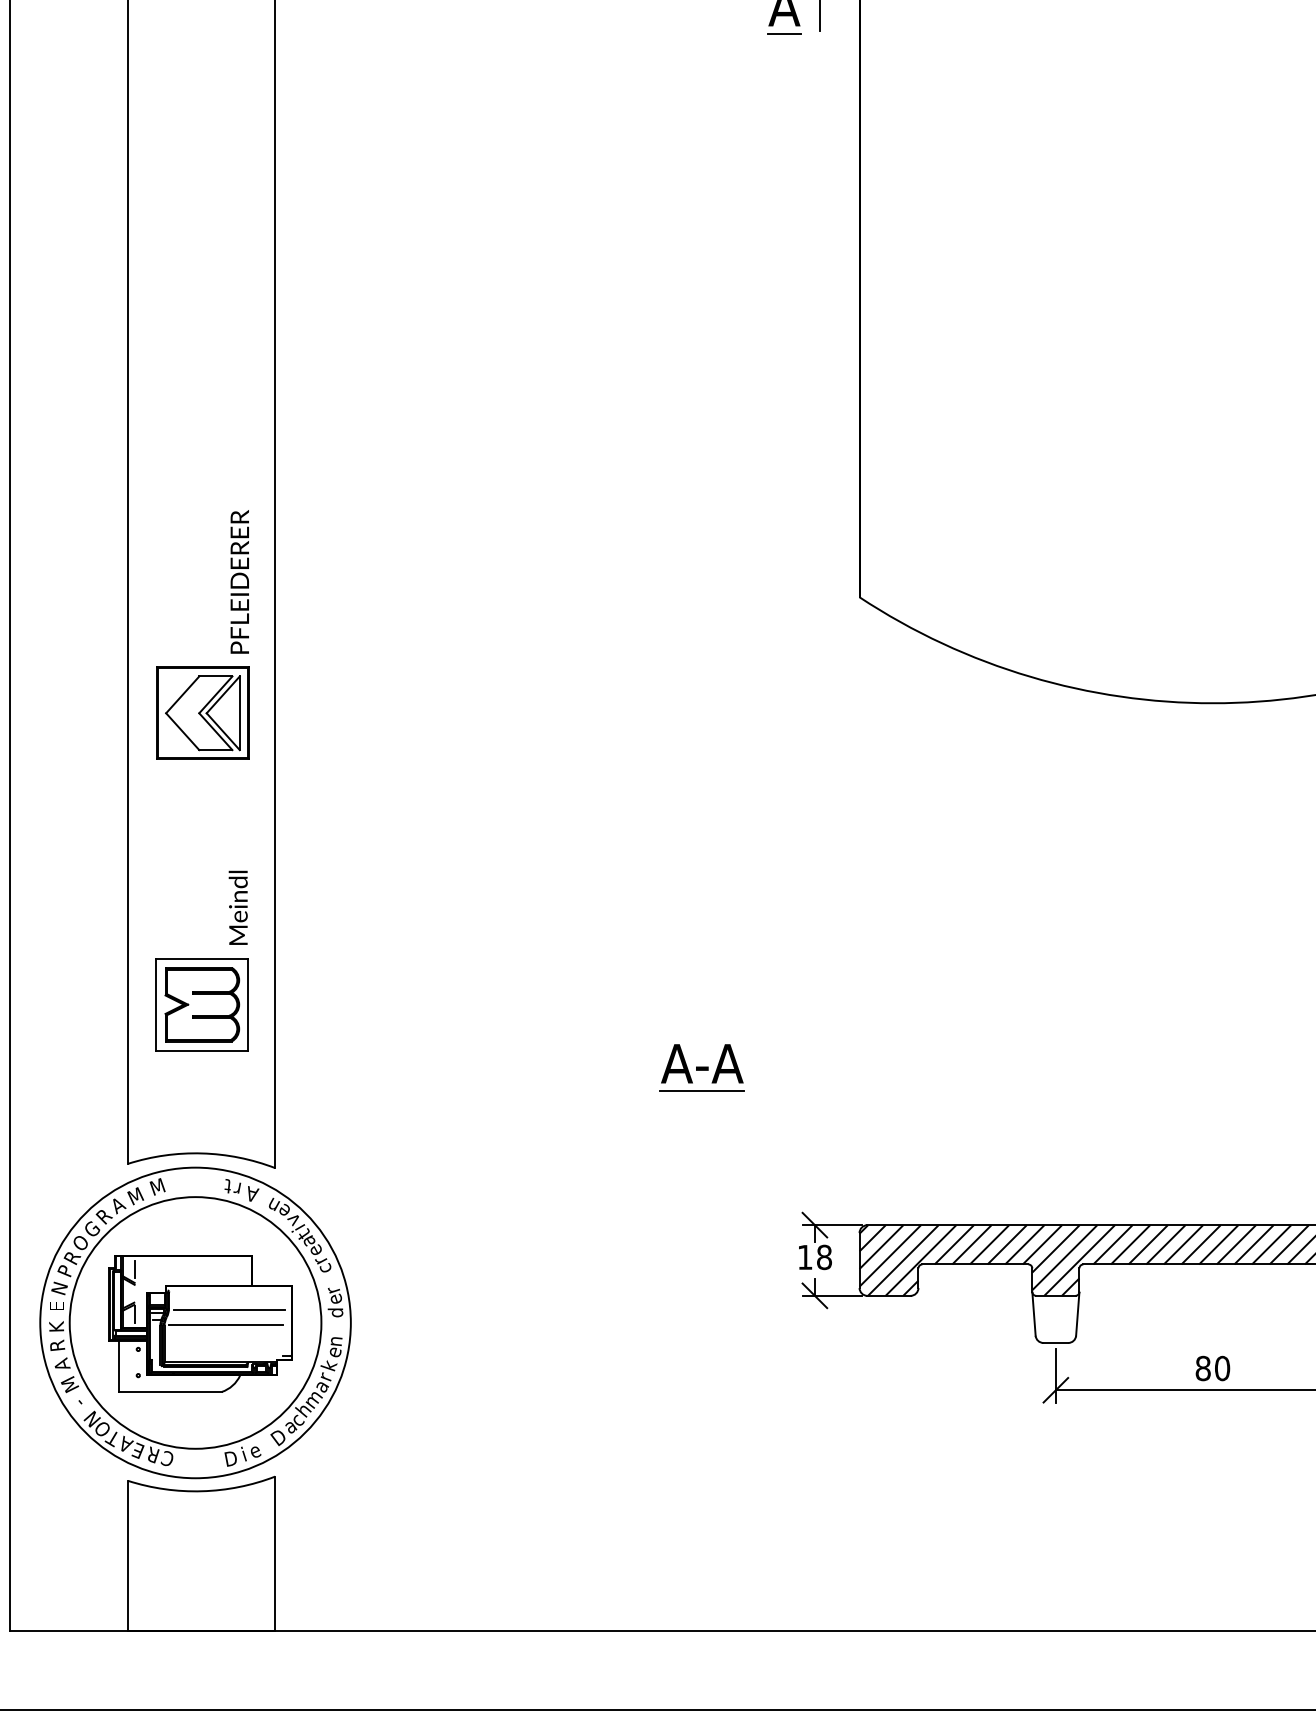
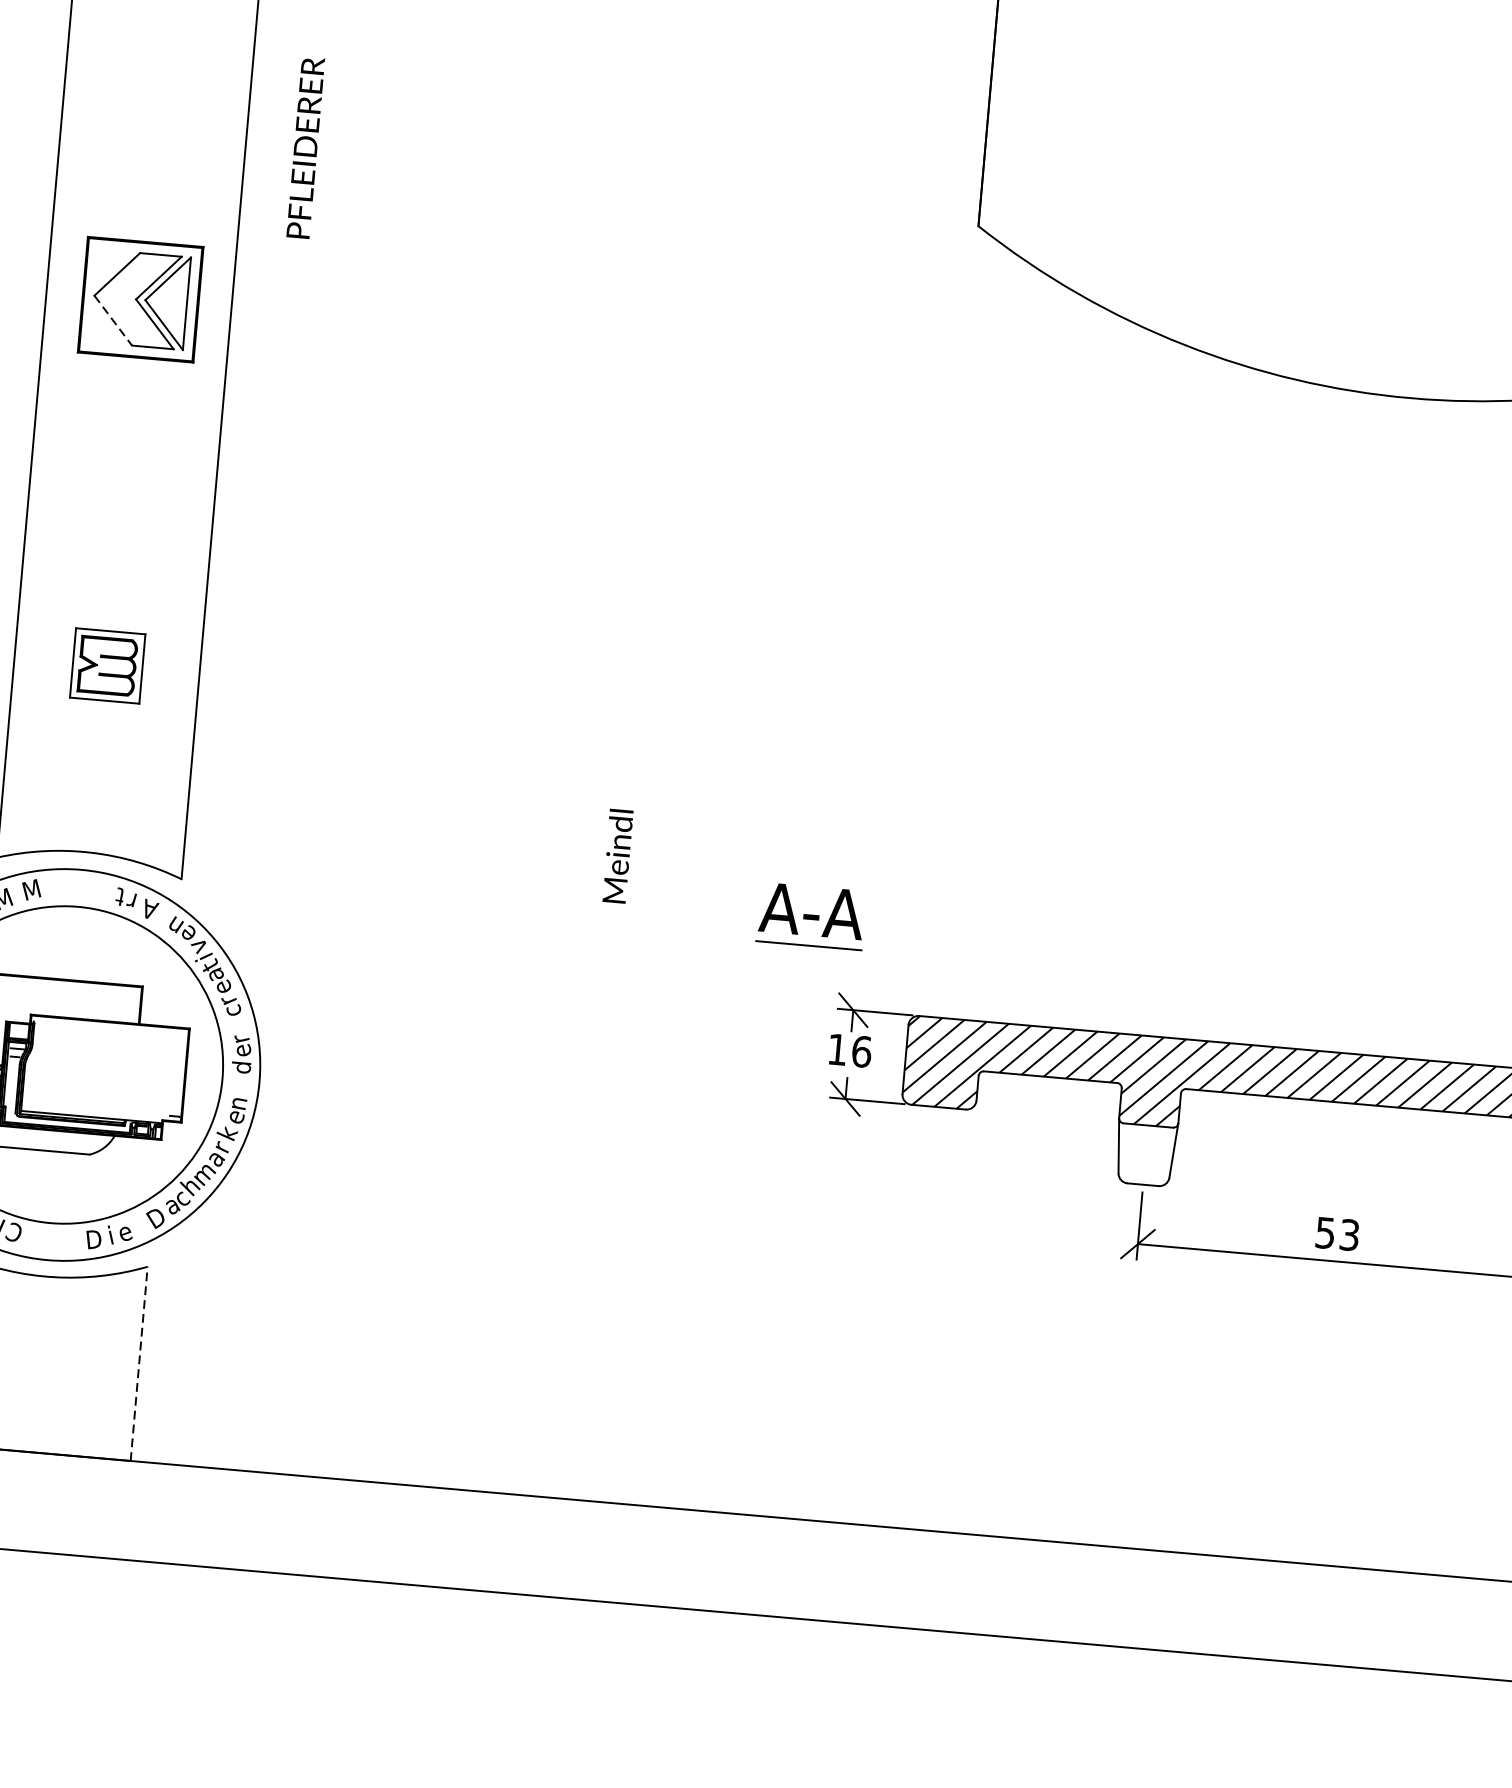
text: (239, 581) -> (305, 147), moved
line: (182, 731) -> (112, 320), solid -> dashed
text: (237, 907) -> (616, 855), moved
part: (201, 1004) -> (106, 665), size x0.6
part: (701, 1067) -> (810, 915), moved
text: (824, 1256) -> (861, 1050), 18 -> 16
line: (228, 1309) -> (107, 1051), removed
line: (225, 1324) -> (101, 1070), removed
text: (1212, 1368) -> (1337, 1234), 80 -> 53
line: (275, 1553) -> (139, 1363), solid -> dashed

